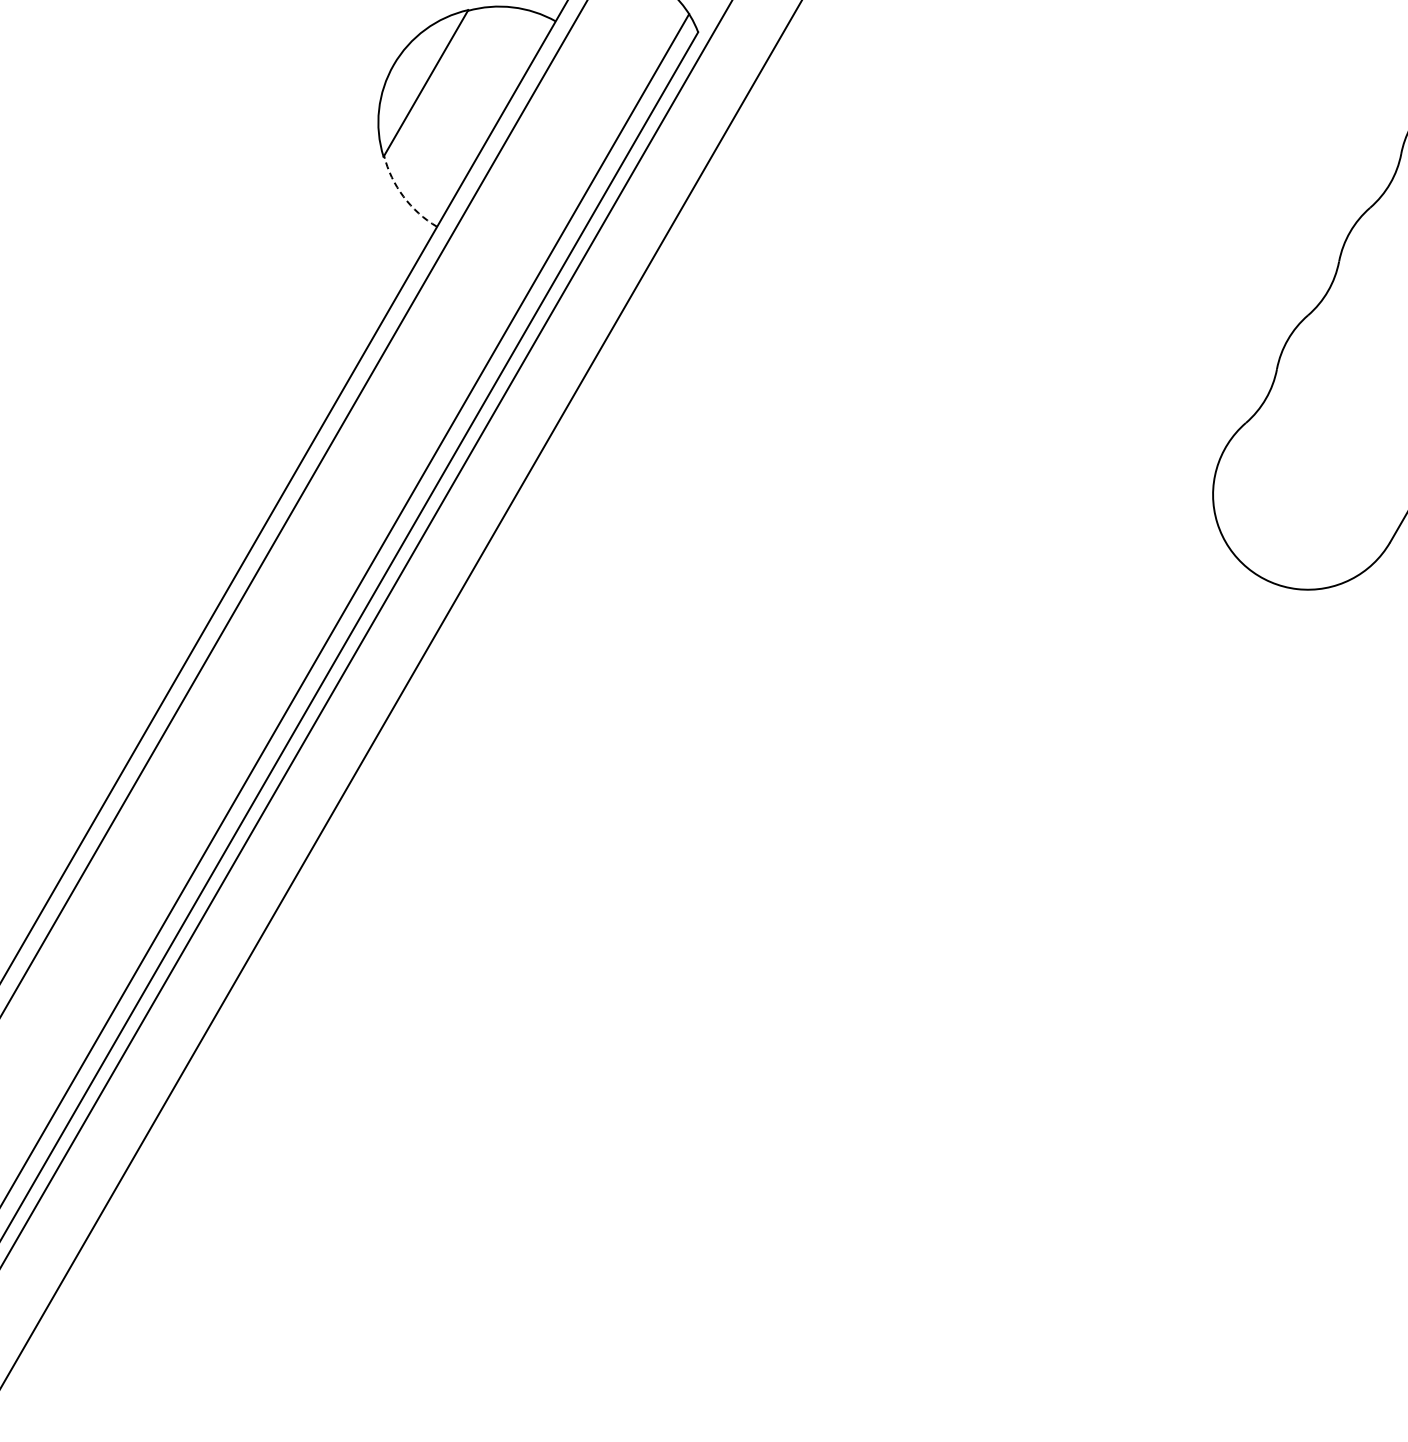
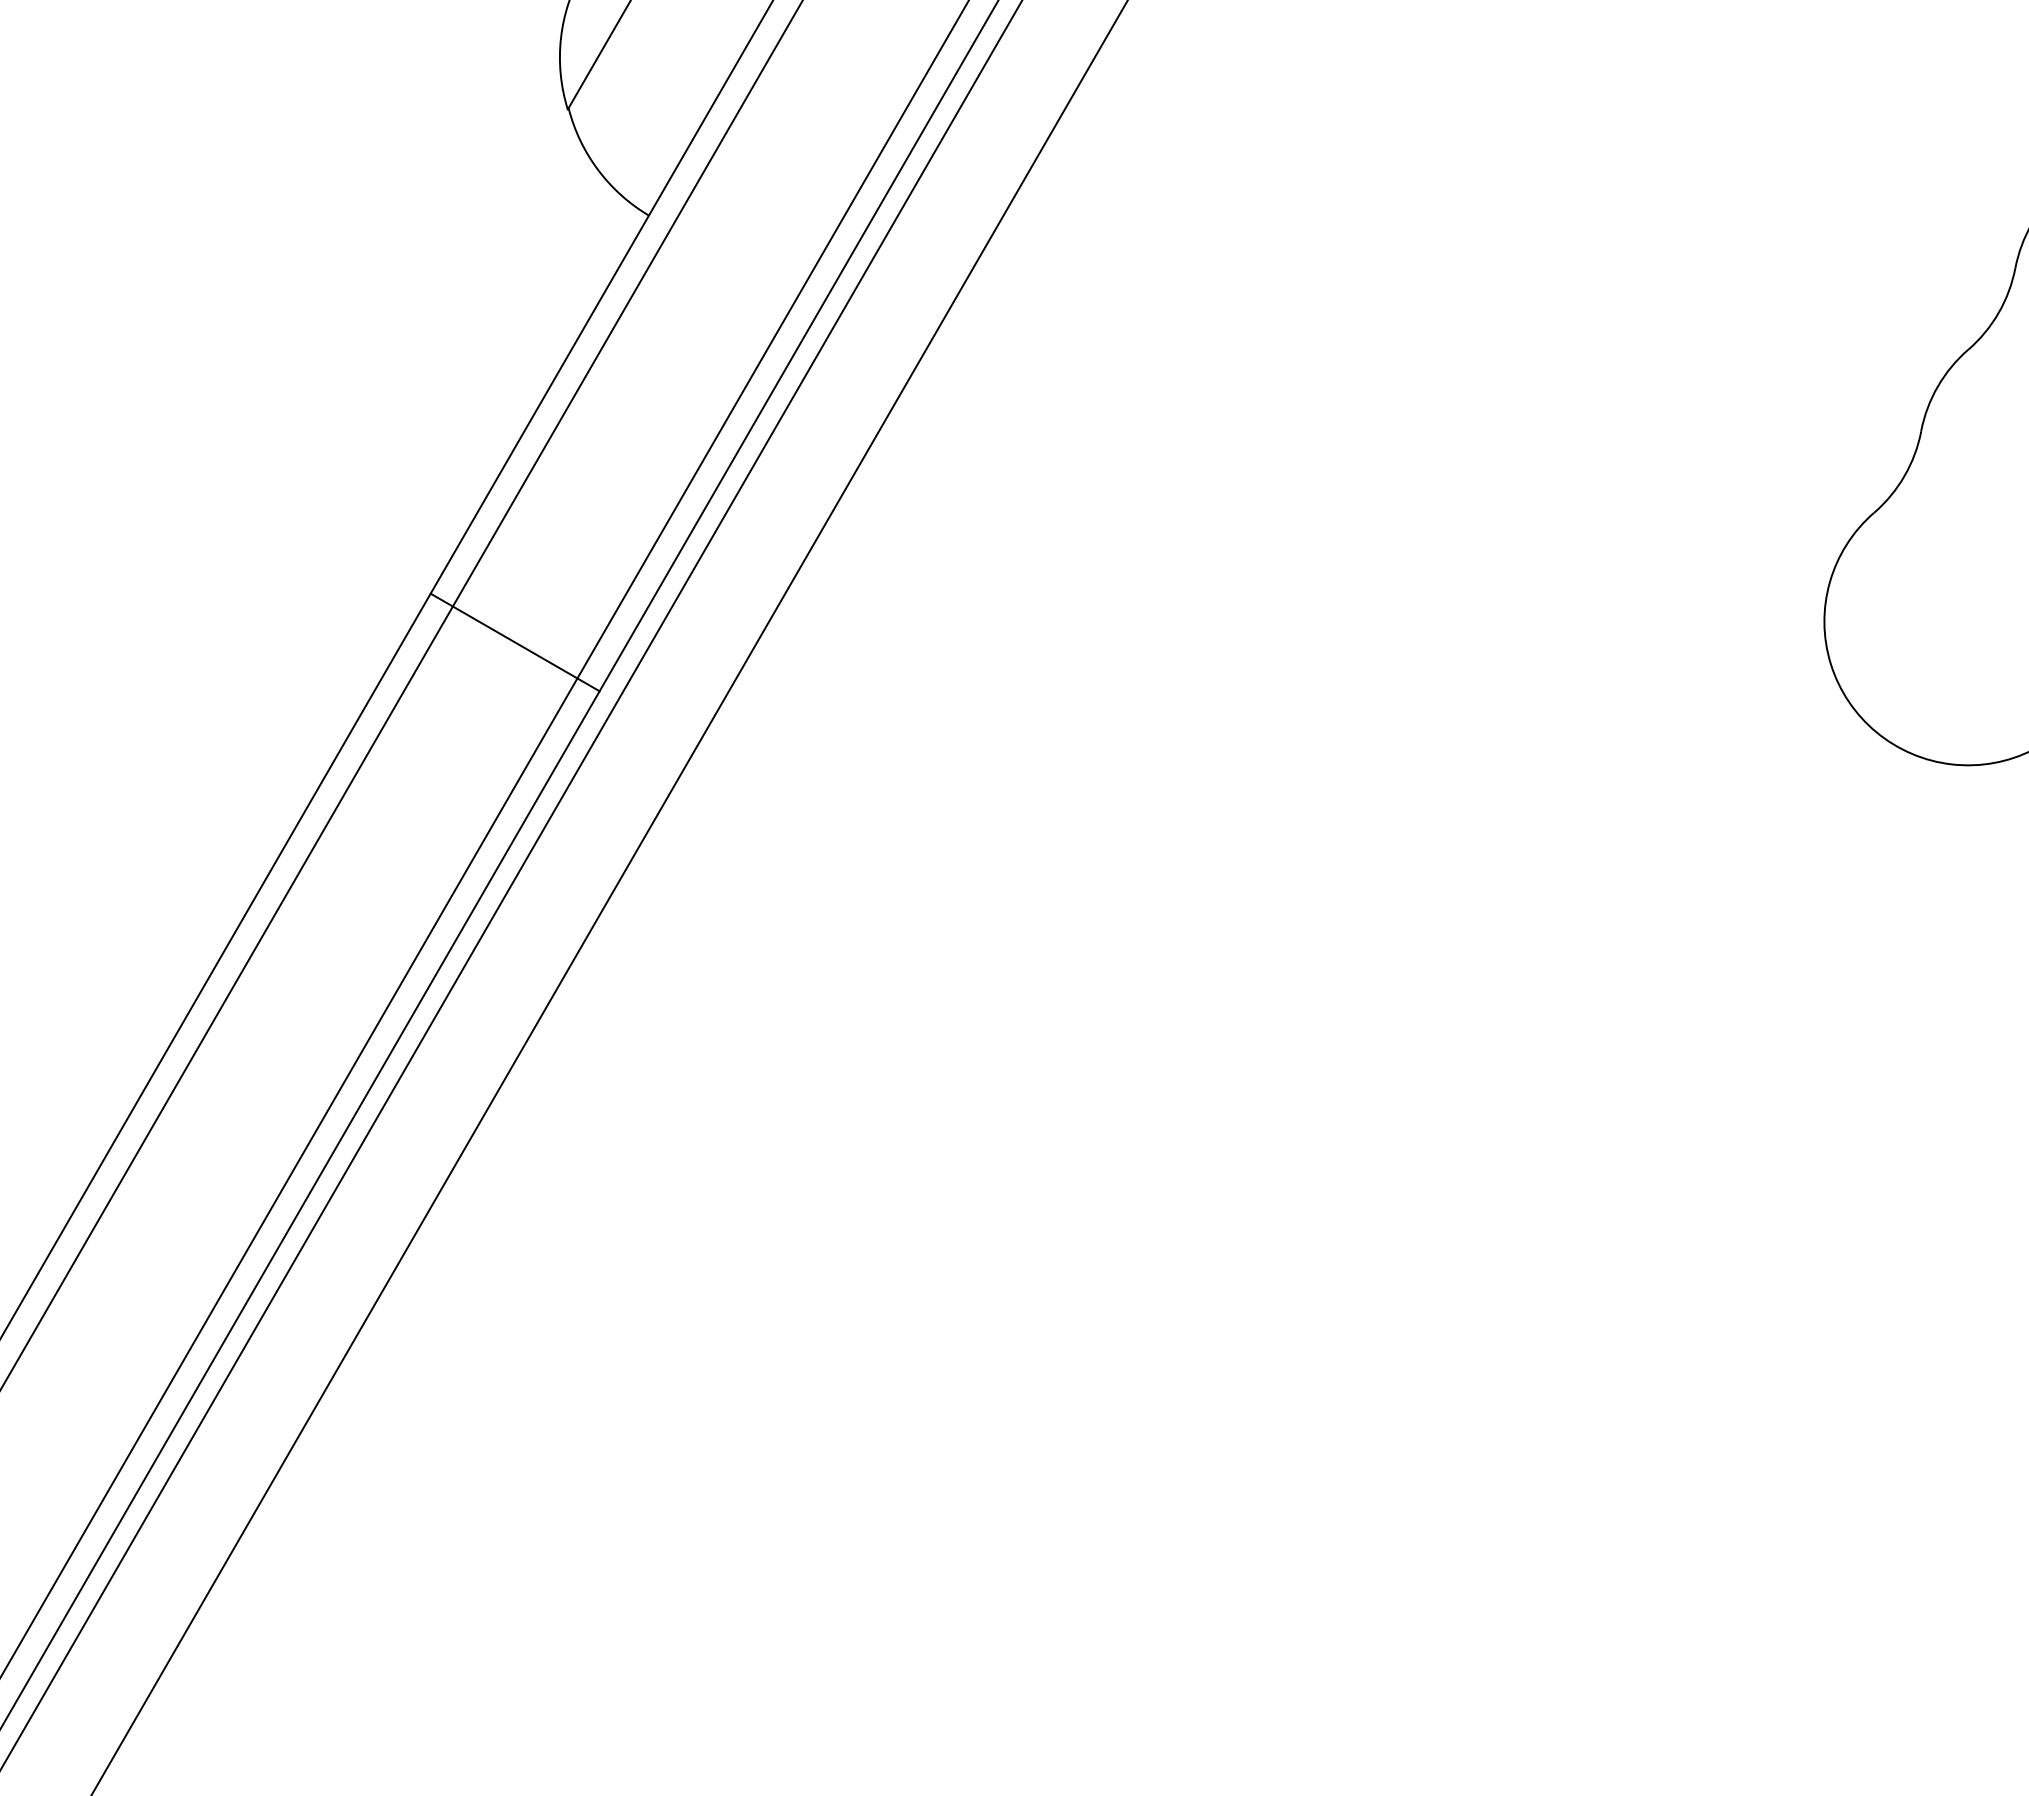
arc: (403, 196) -> (597, 169), dashed -> solid
line: (348, 508) -> (514, 642), added

